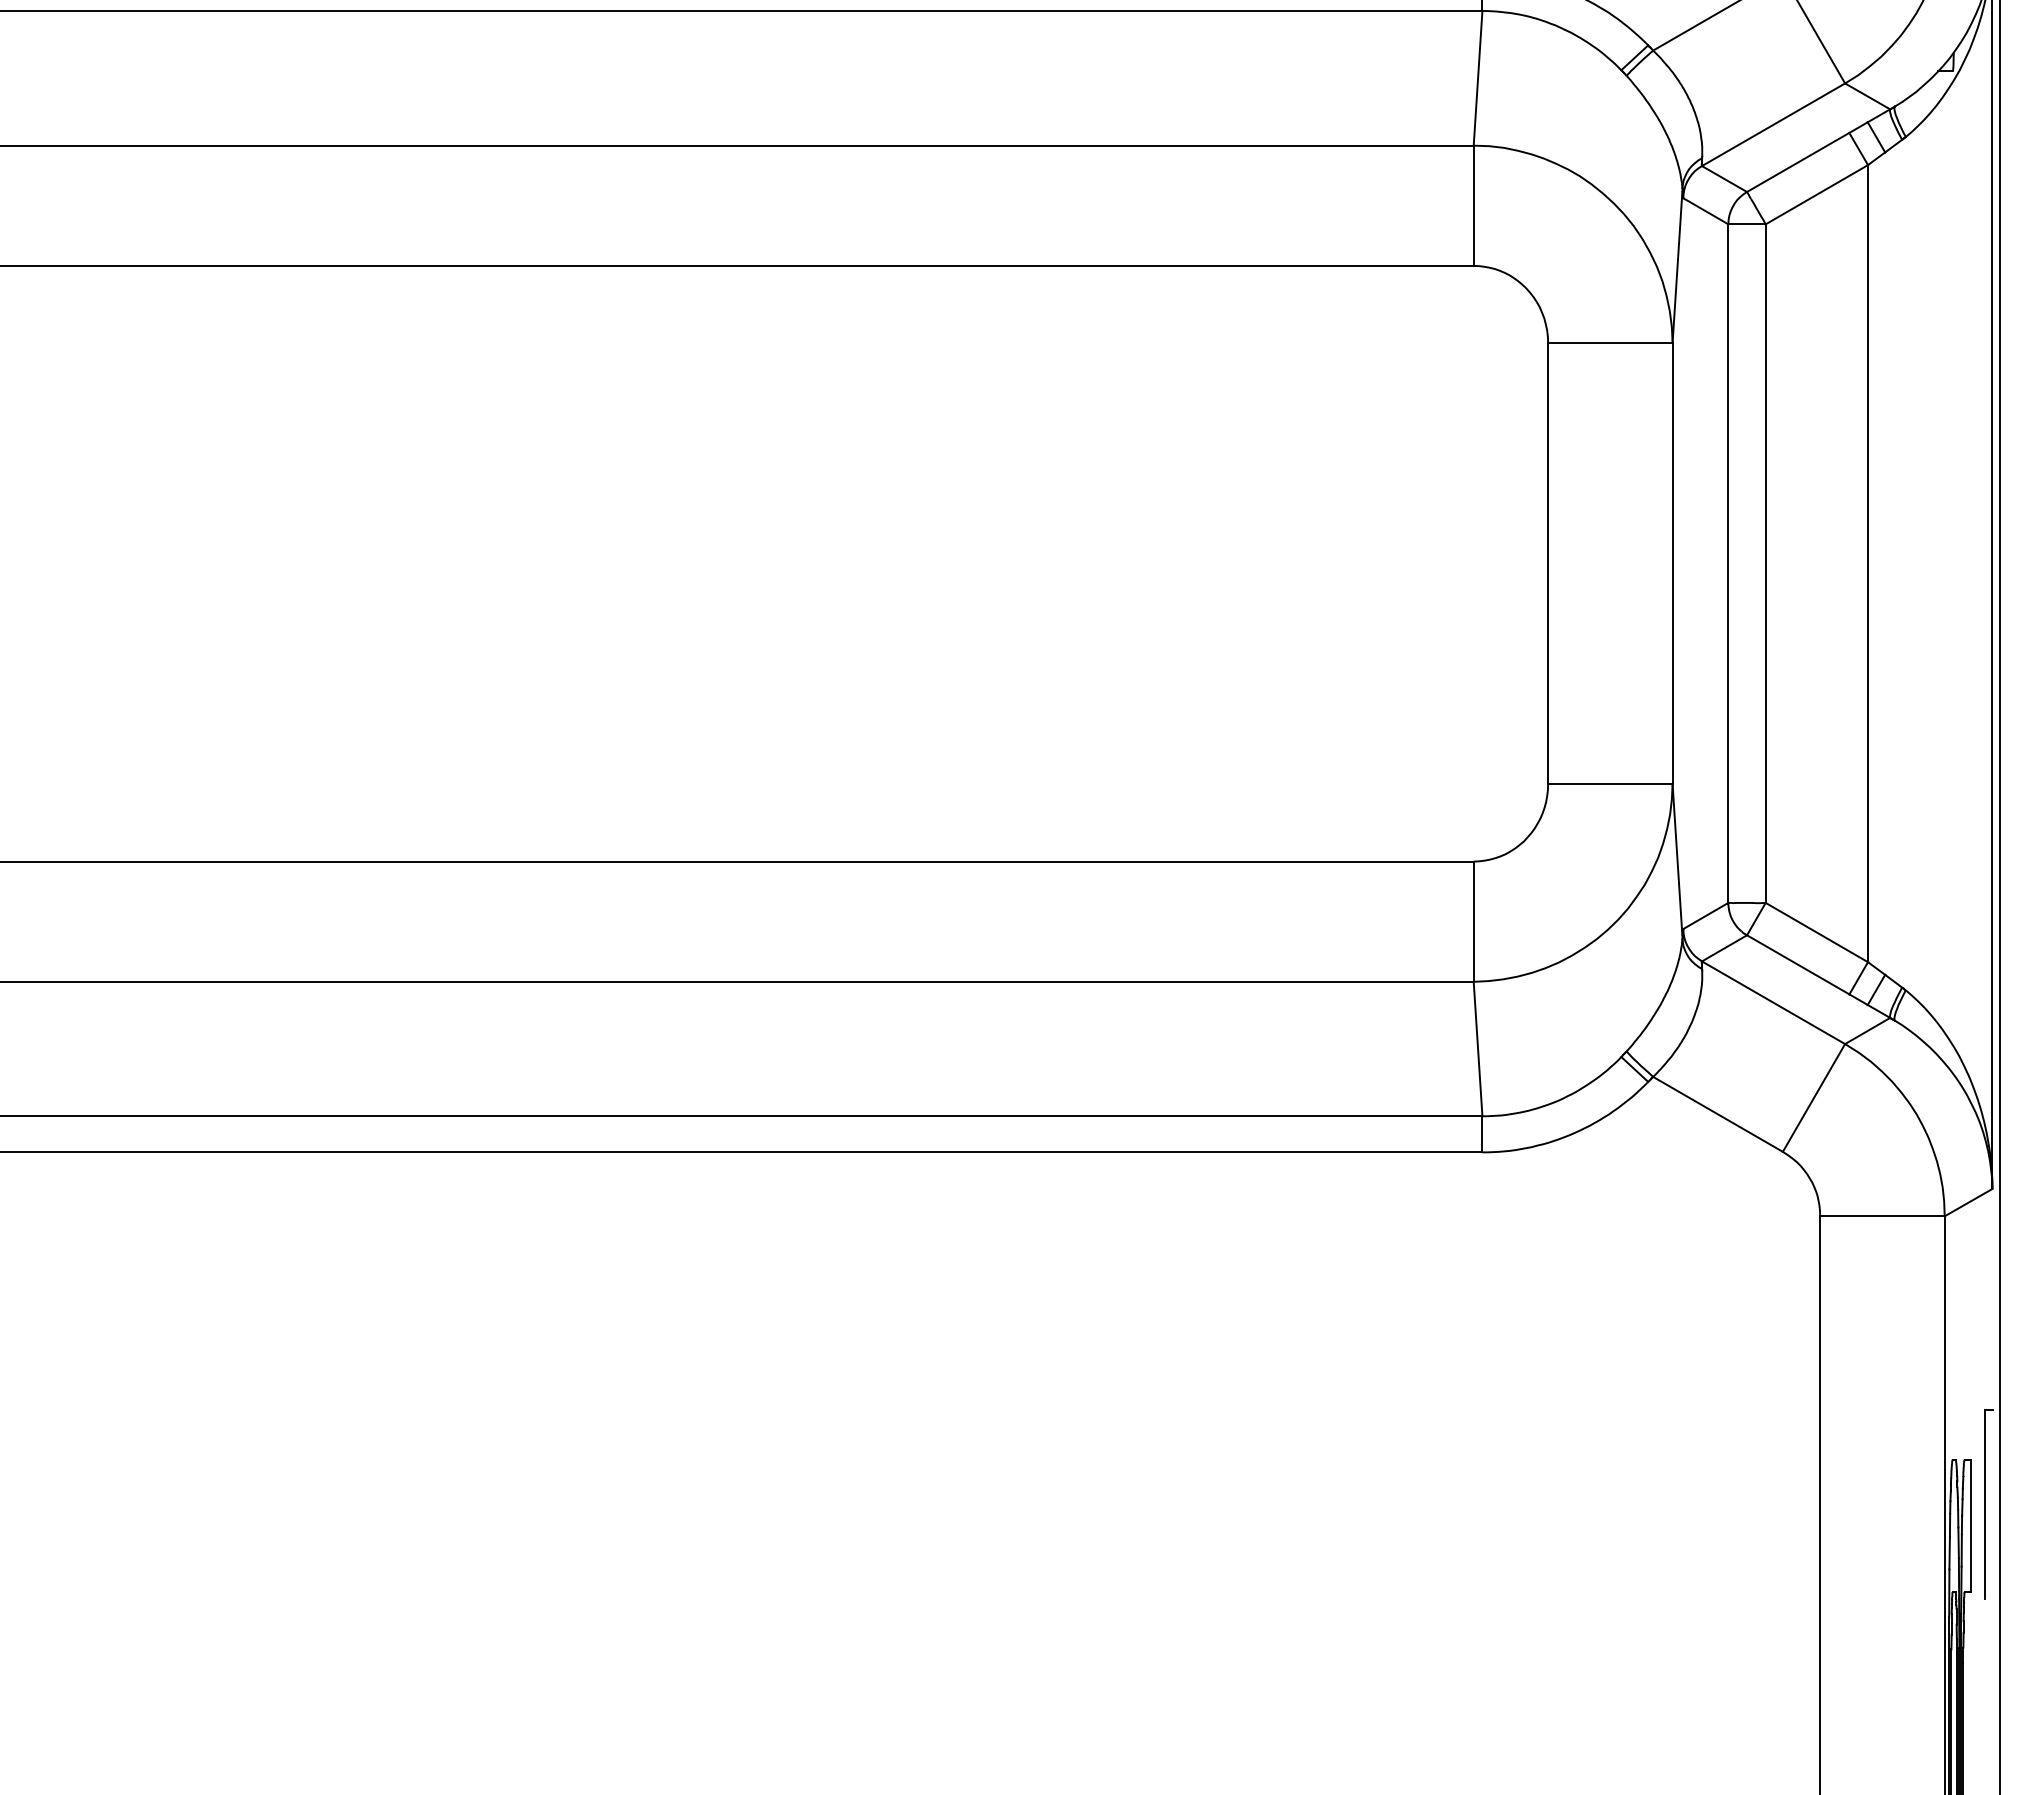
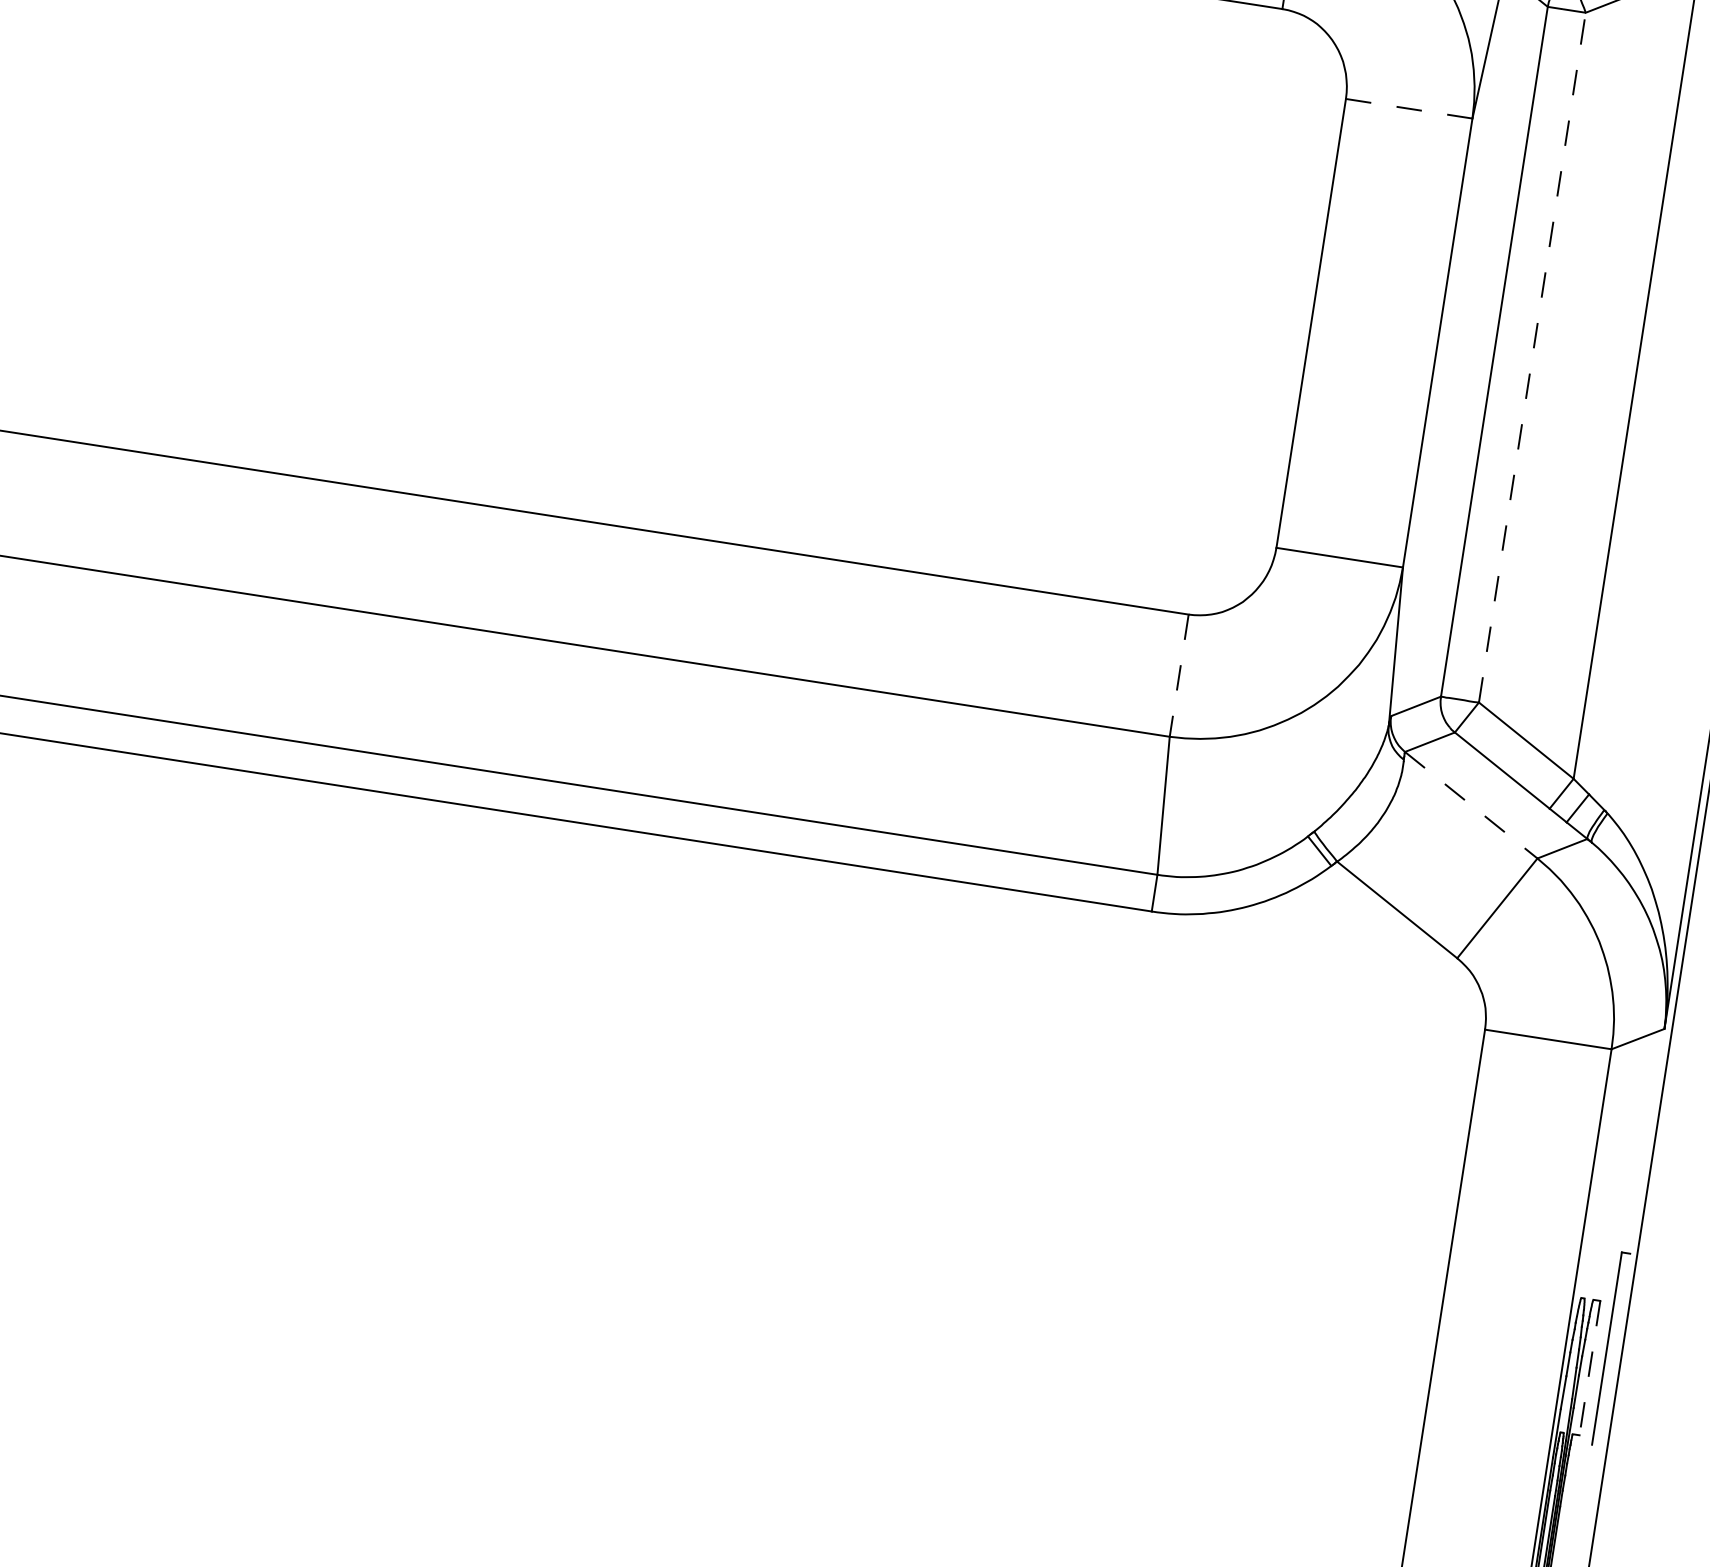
line: (1610, 342) -> (1409, 108), solid -> dashed
line: (1765, 563) -> (1532, 357), solid -> dashed
line: (1473, 922) -> (1178, 676), solid -> dashed
line: (1773, 1002) -> (1471, 804), solid -> dashed
line: (1971, 1526) -> (1590, 1368), solid -> dashed

